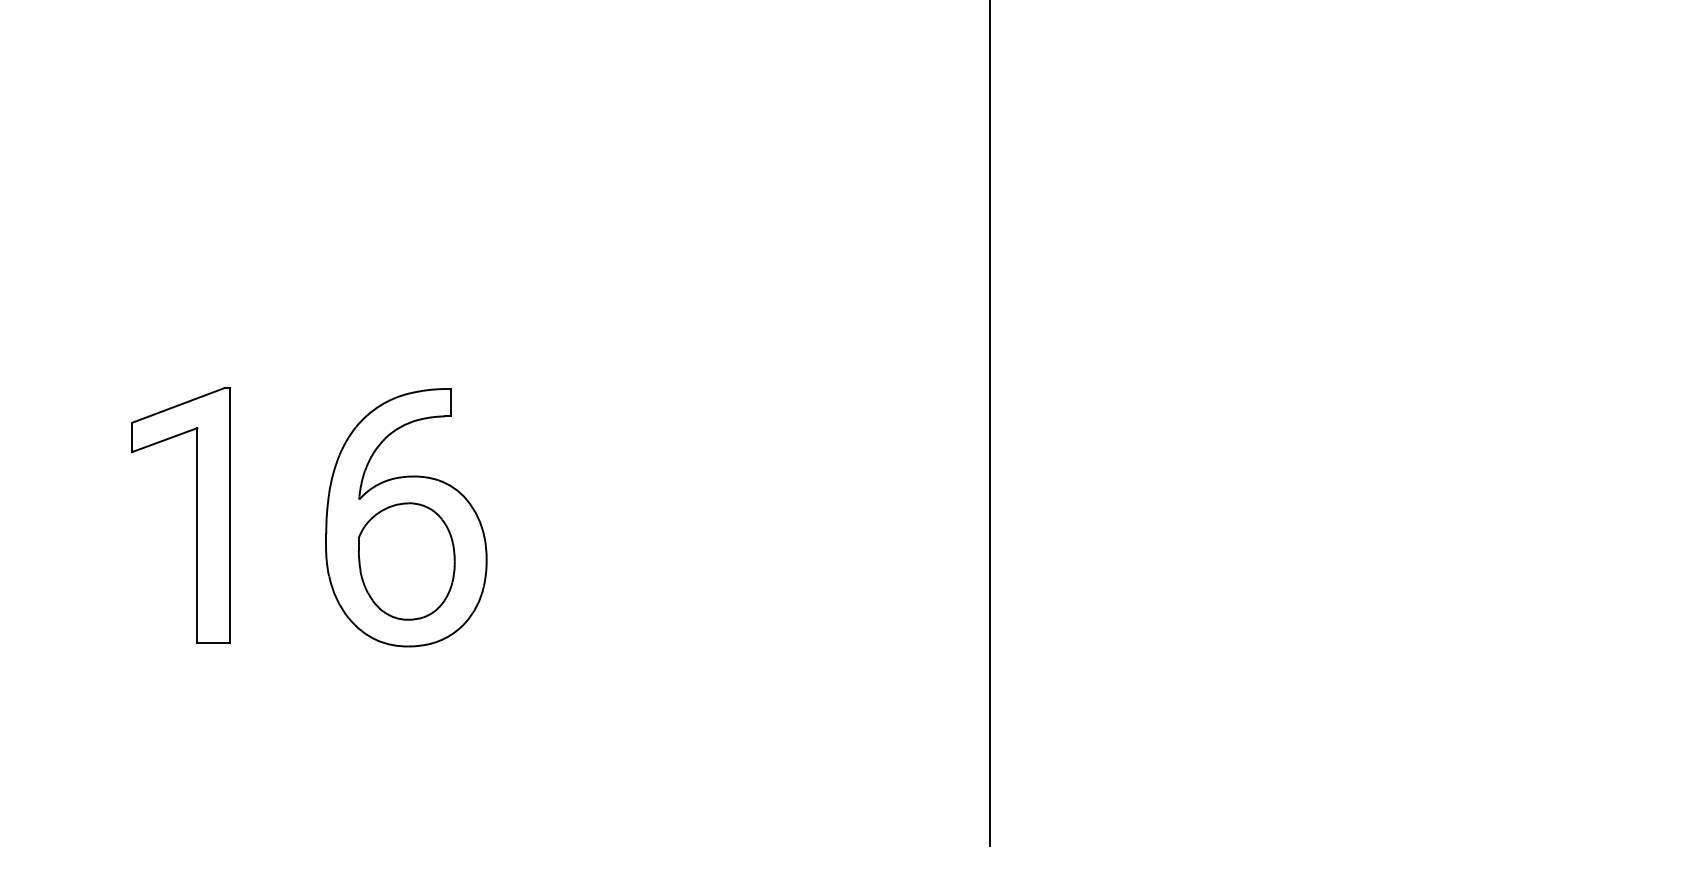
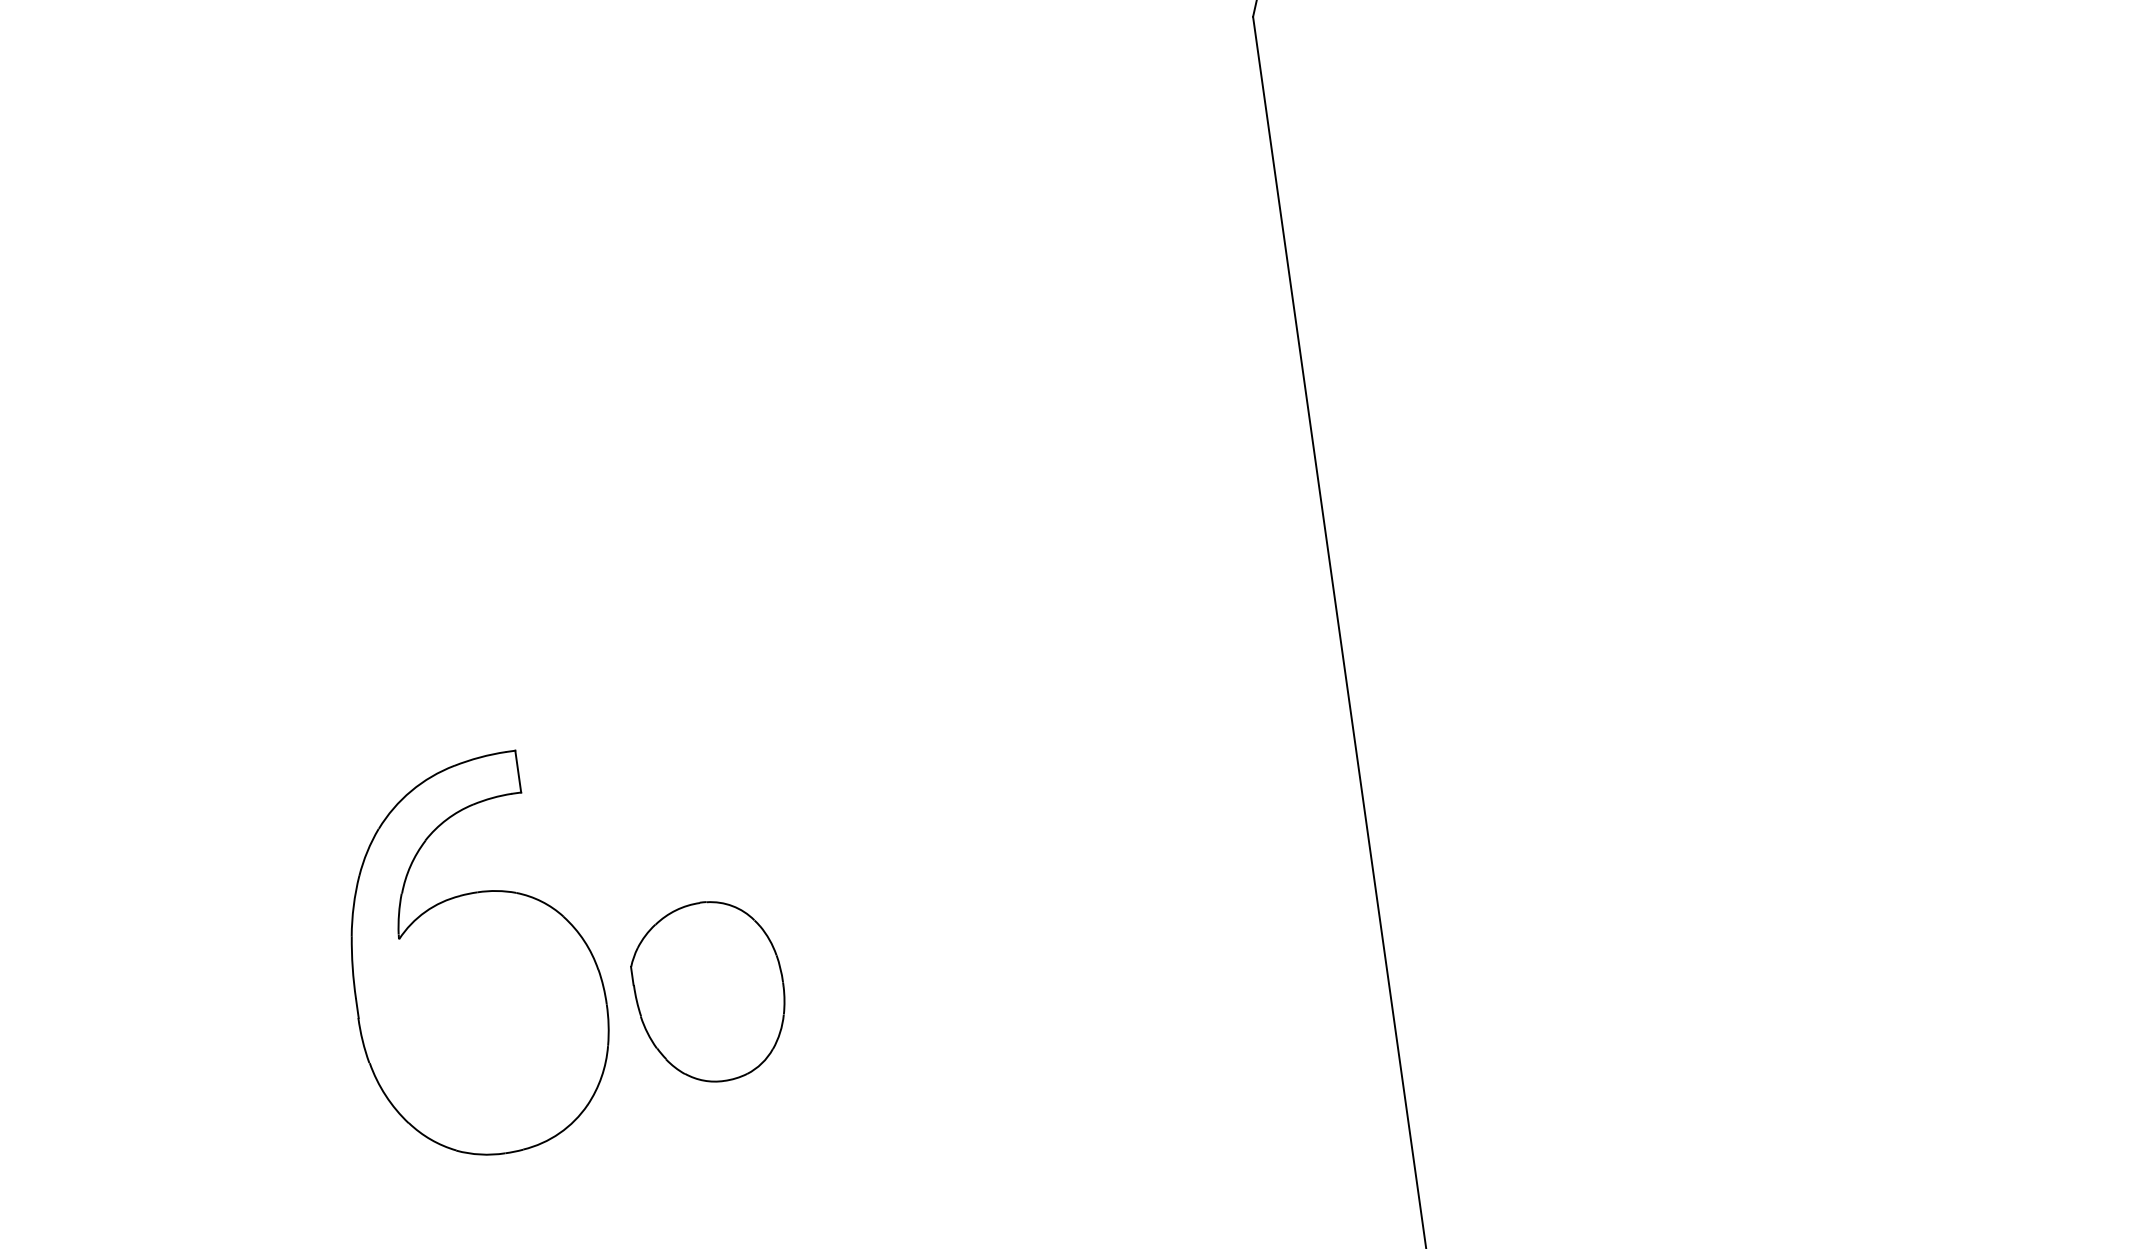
part: (196, 515) -> (153, 998), removed
part: (406, 561) -> (709, 992), moved

